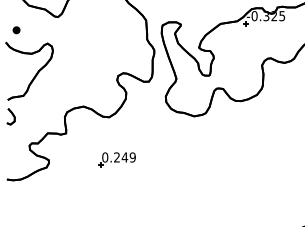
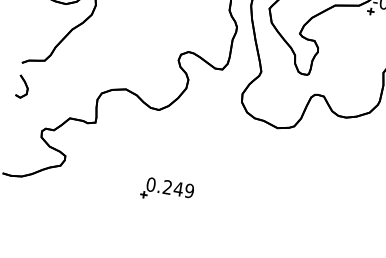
part: (116, 159) -> (166, 190), moved

